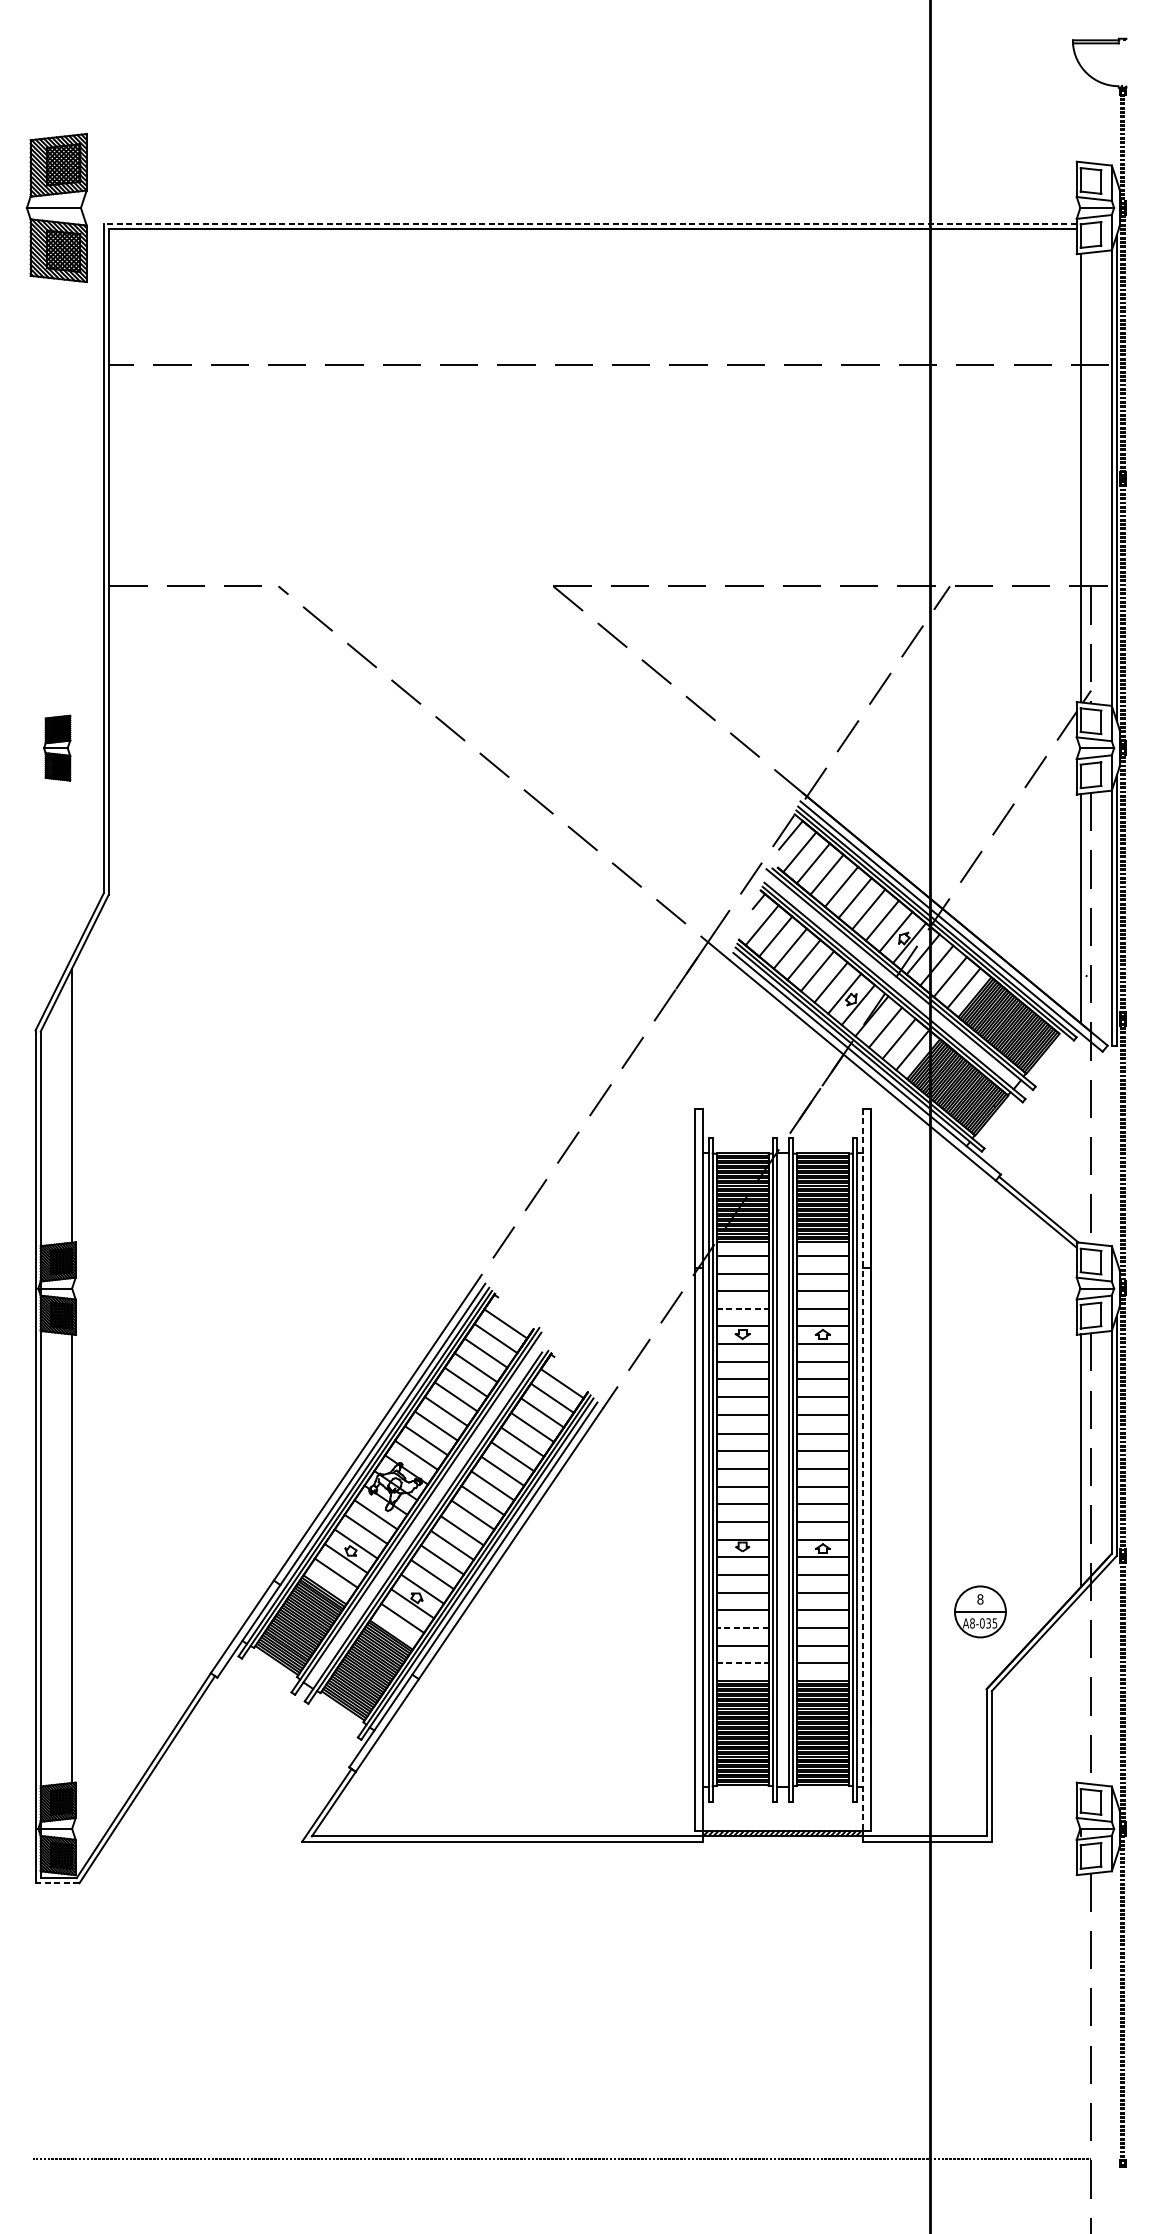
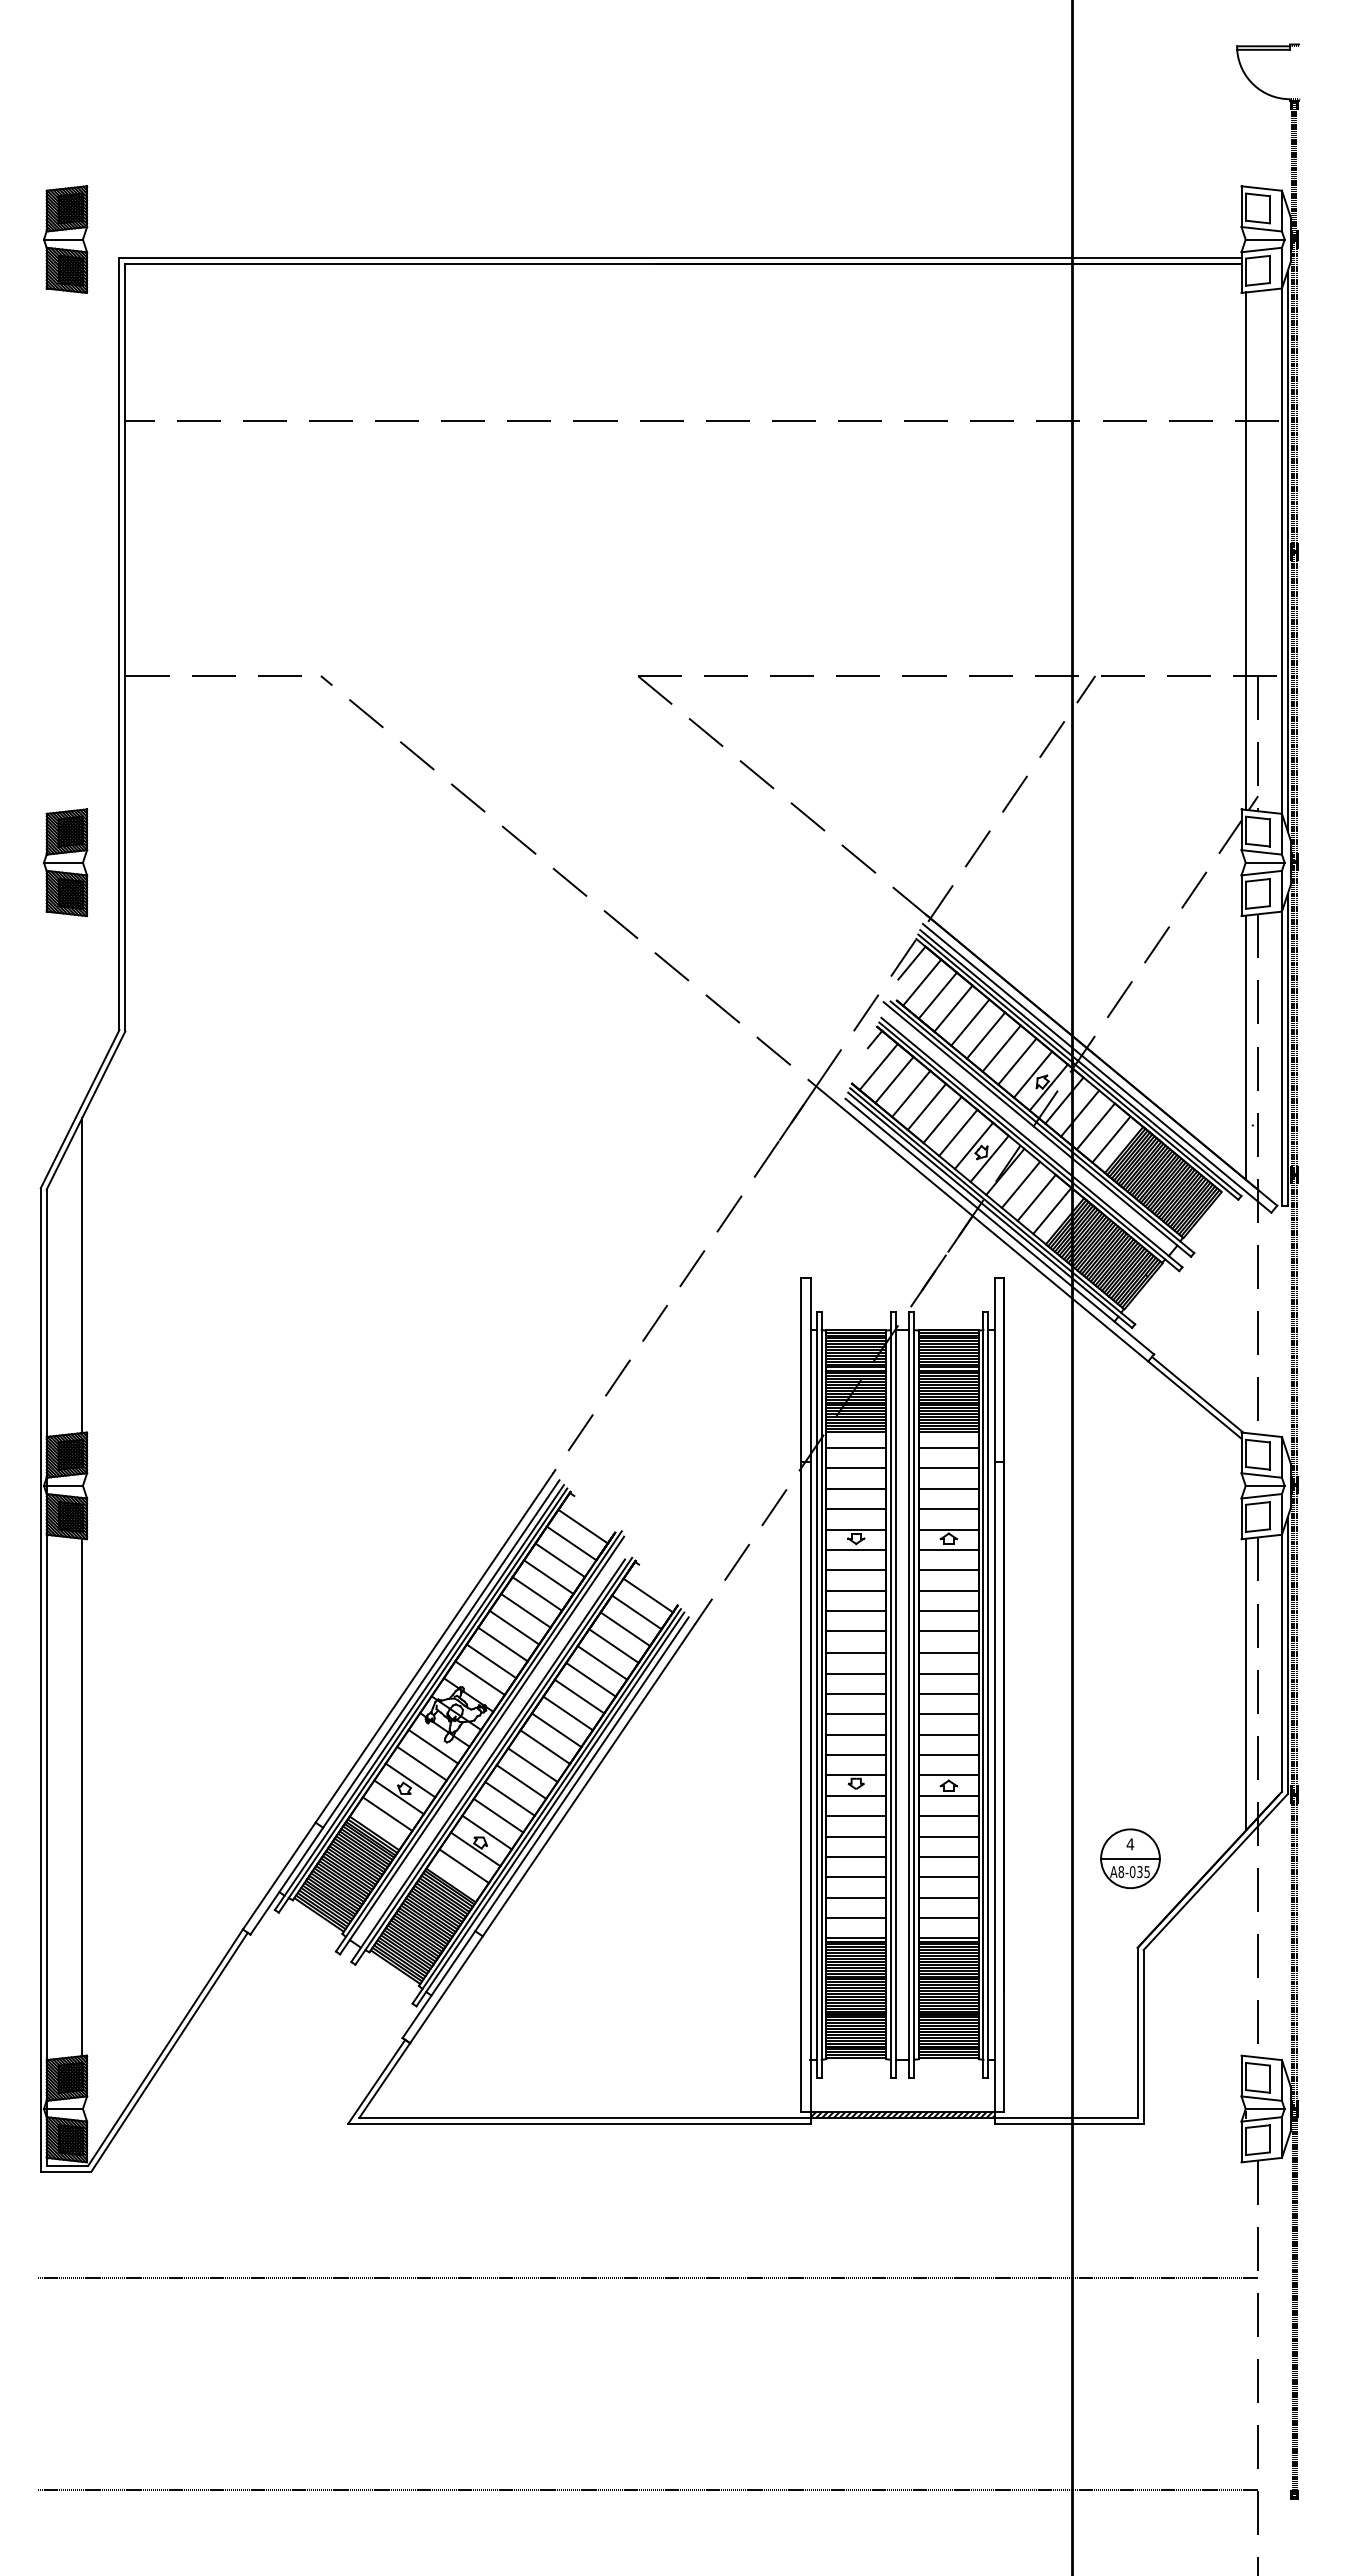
part: (57, 207) -> (65, 239), size x0.62
line: (590, 224) -> (680, 258), dashed -> solid
part: (57, 748) -> (65, 862), size x1.43
line: (742, 1309) -> (856, 1509), dashed -> solid
line: (862, 1470) -> (994, 1695), dashed -> solid
text: (980, 1599) -> (1130, 1844), 8 -> 4
line: (742, 1628) -> (856, 1877), dashed -> solid
line: (742, 1663) -> (856, 1918), dashed -> solid
line: (57, 1883) -> (65, 2171), dashed -> solid
line: (561, 1975) -> (647, 2278), added

